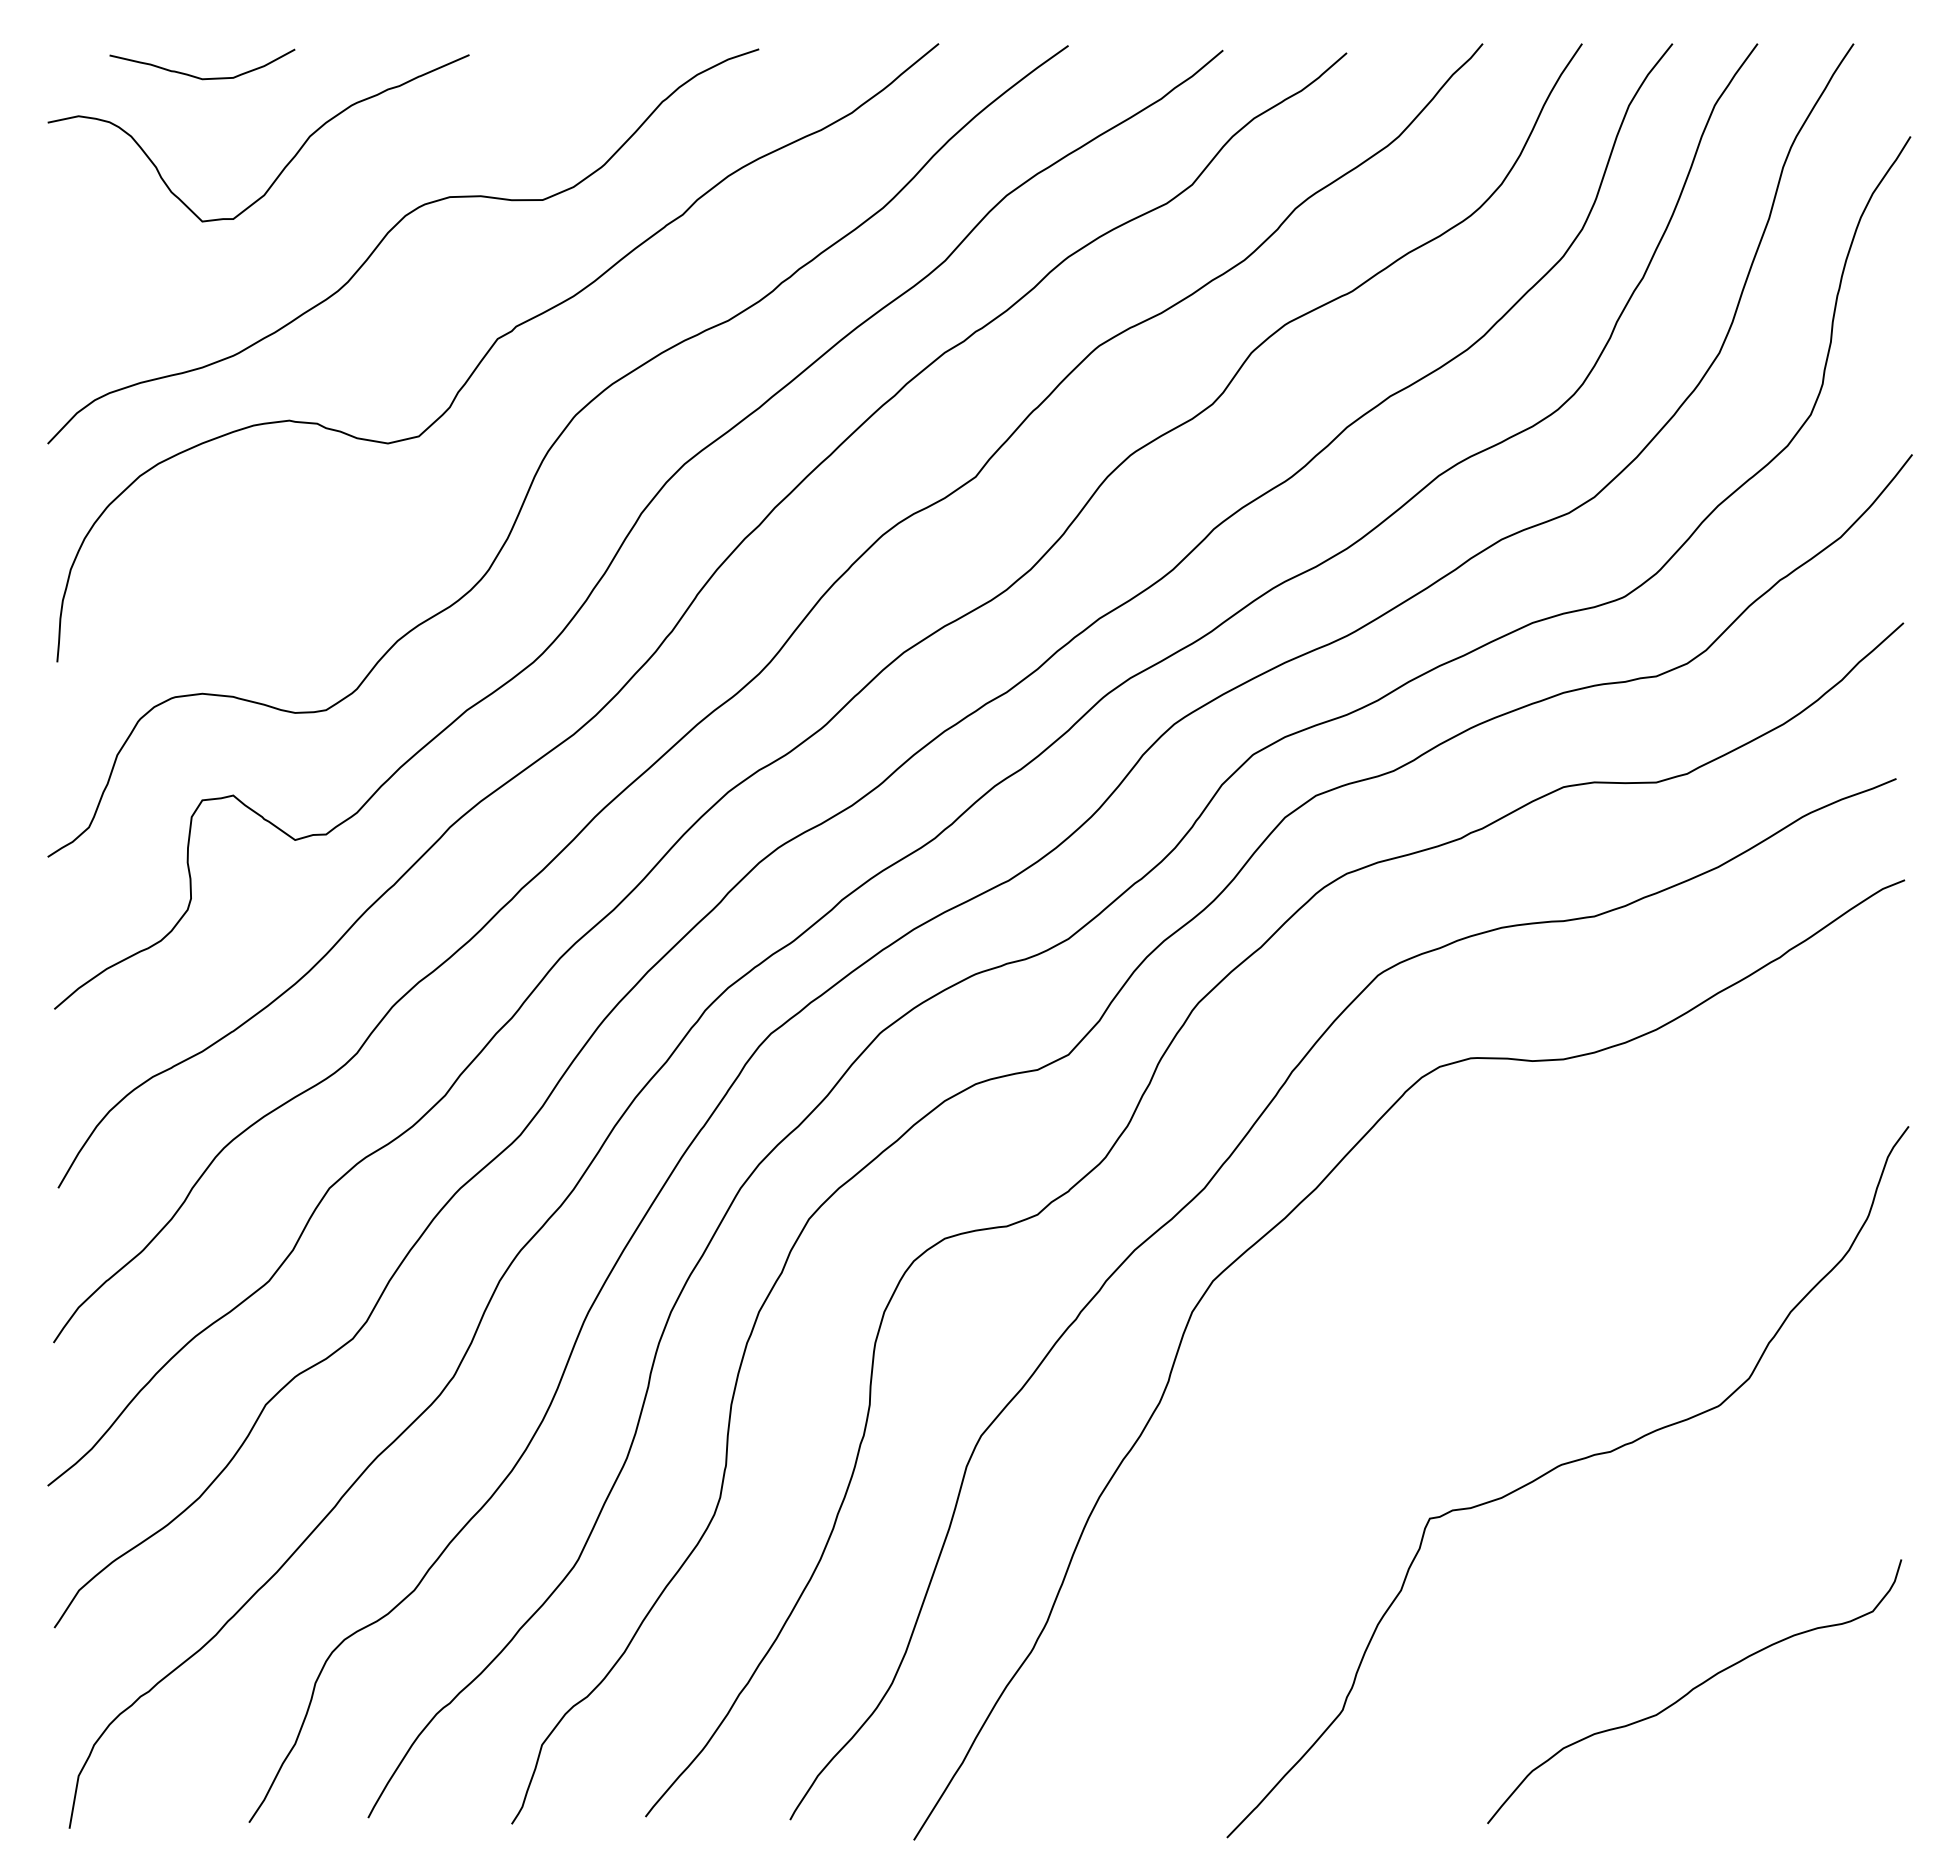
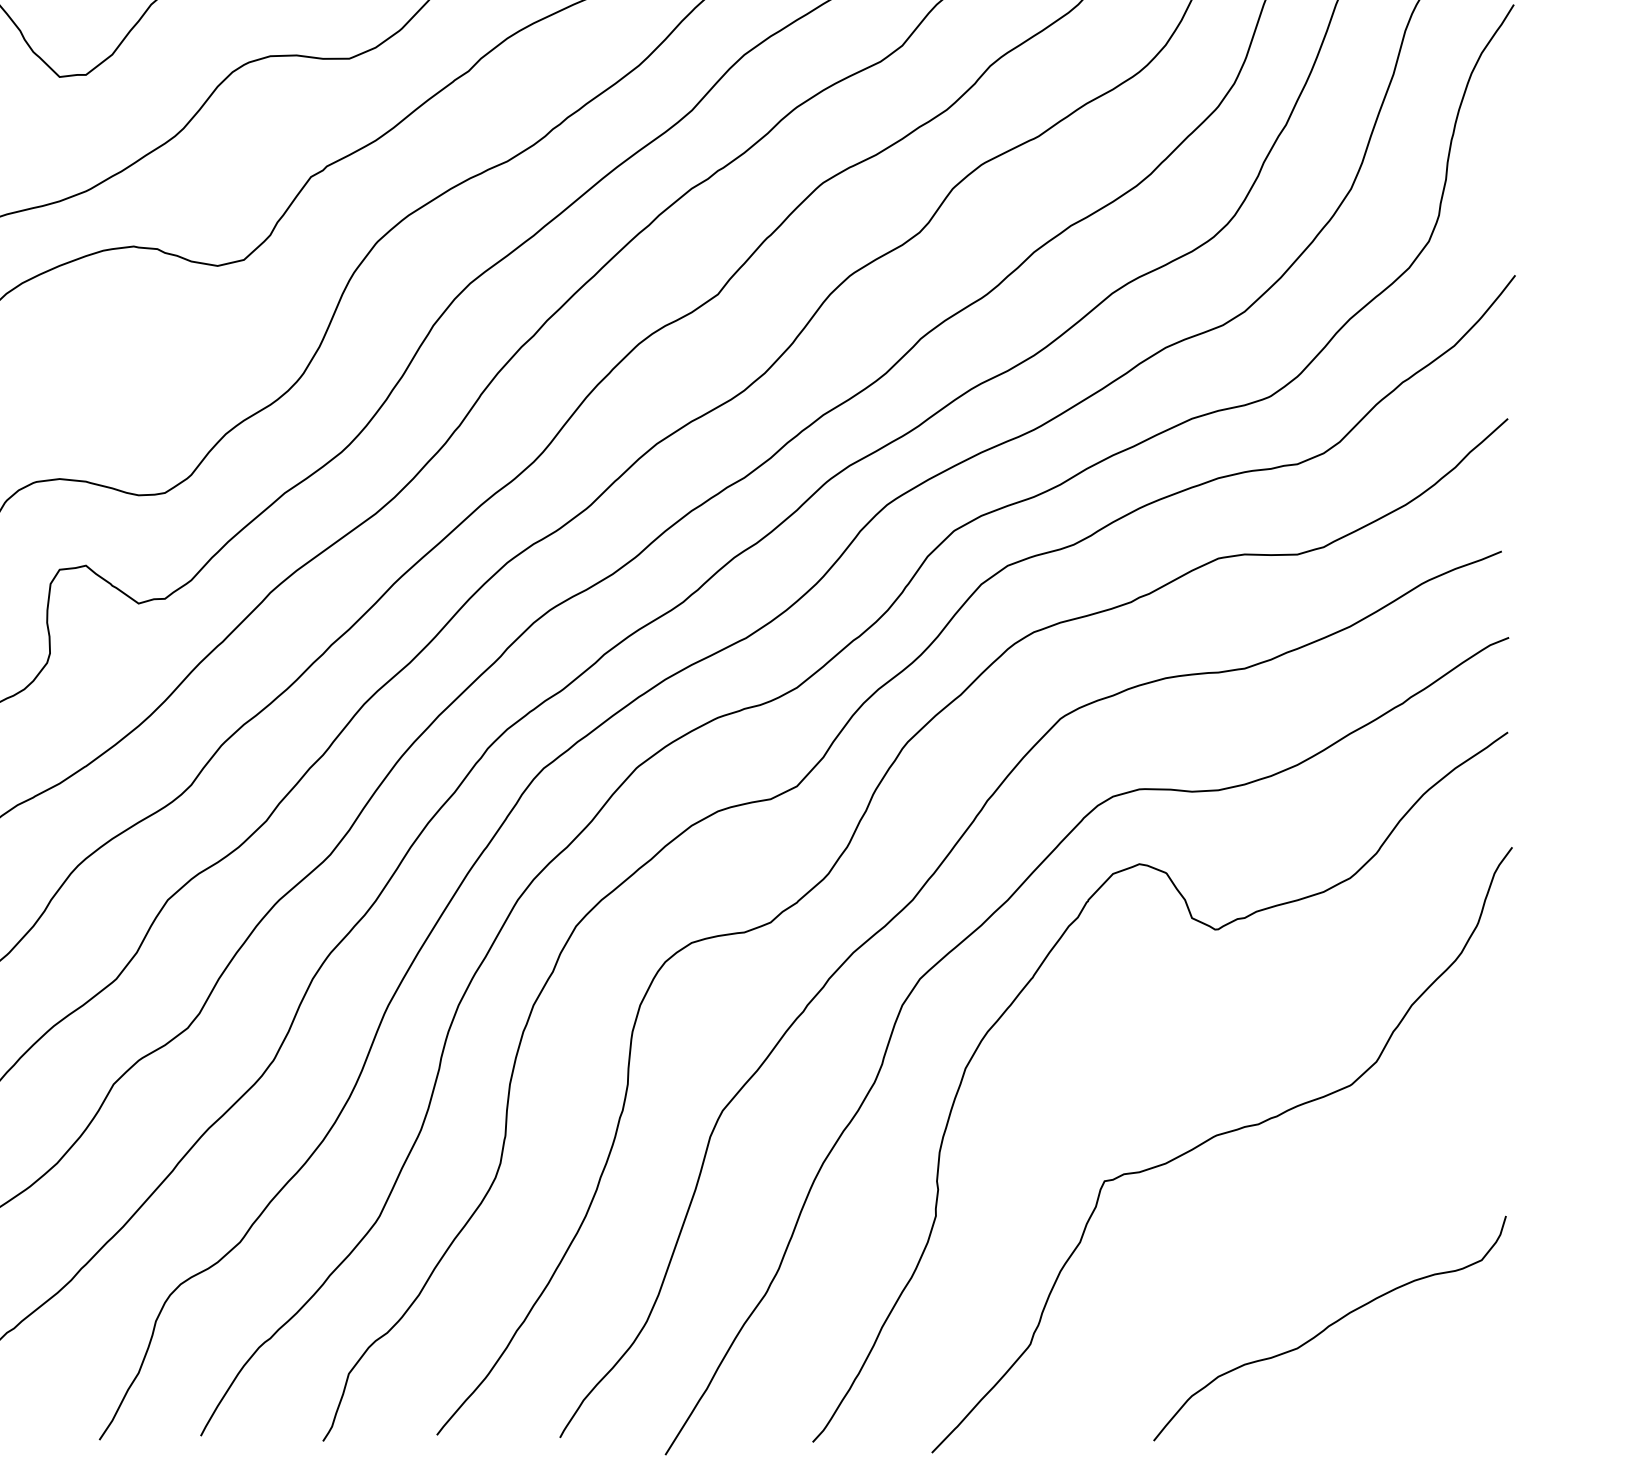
curve: (1558, 1223) -> (1214, 929), added

